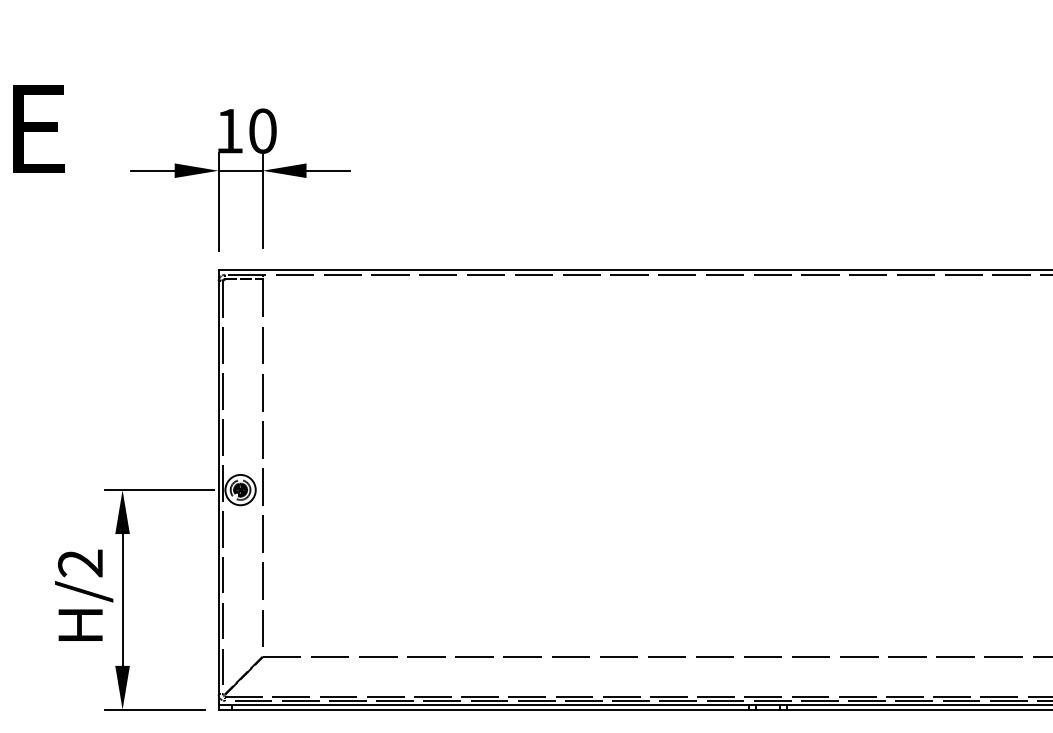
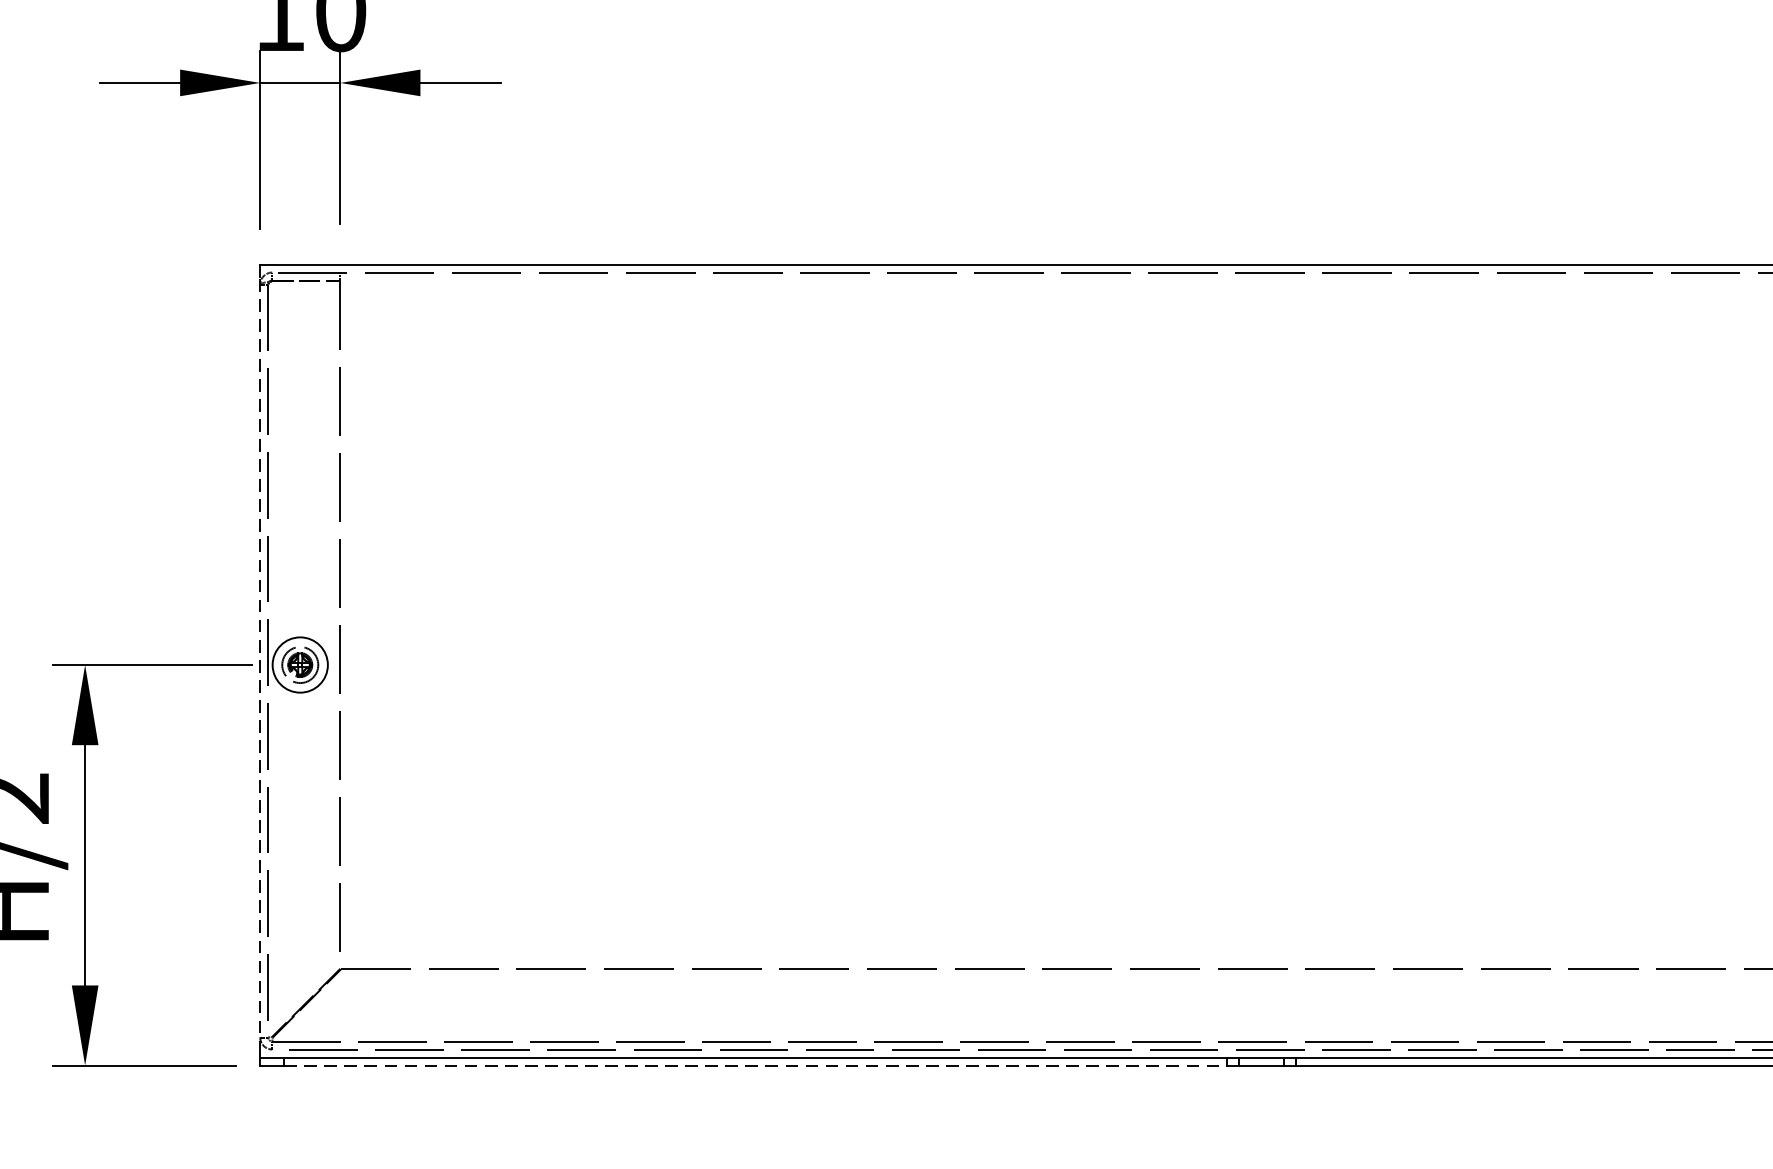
line: (218, 489) -> (259, 663), solid -> dashed
line: (490, 709) -> (755, 1064), solid -> dashed

